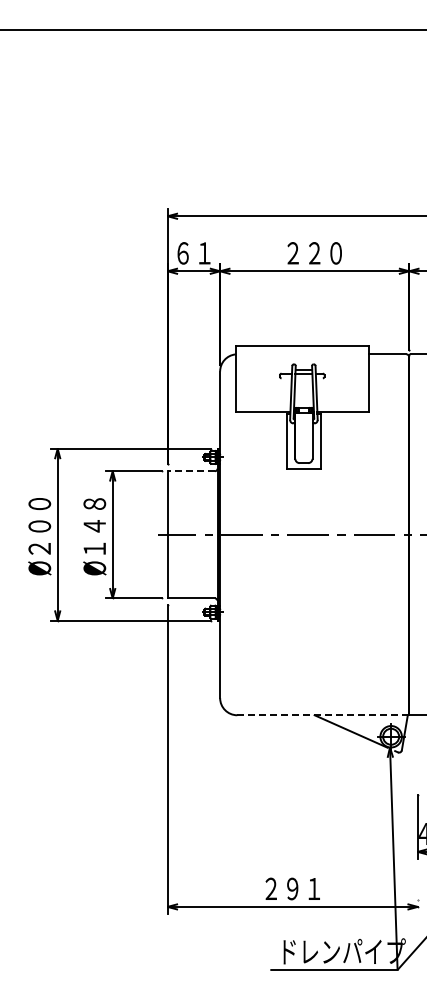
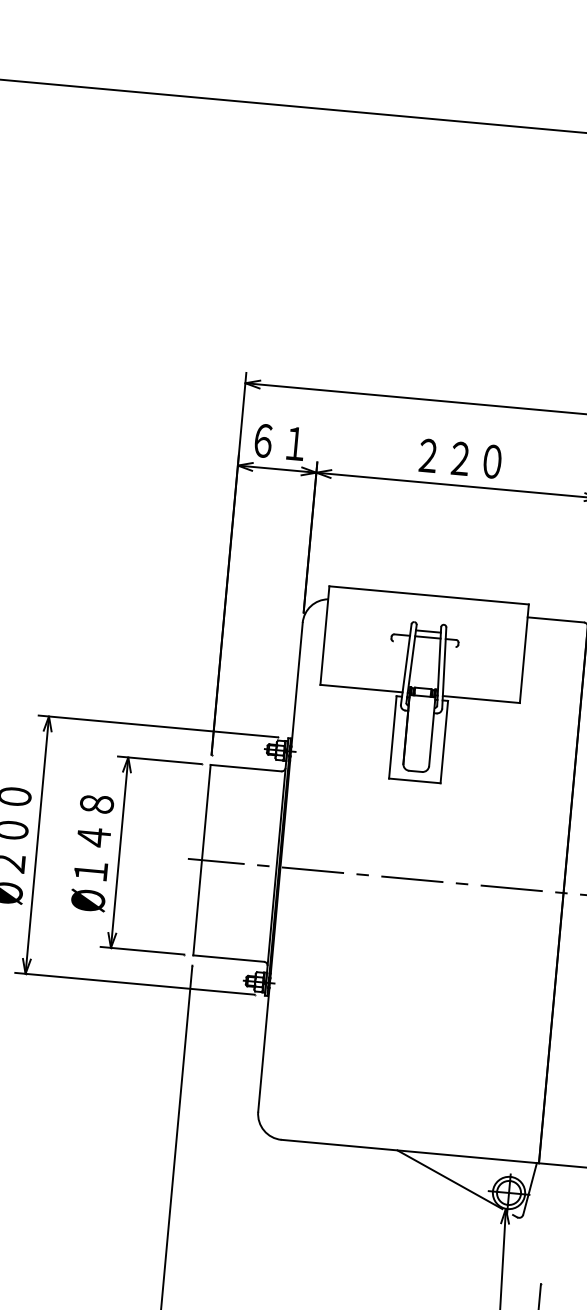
line: (191, 471) -> (246, 768), dashed -> solid
line: (323, 715) -> (410, 1151), dashed -> solid

